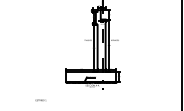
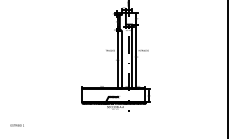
text: (40, 100) -> (16, 125), moved

